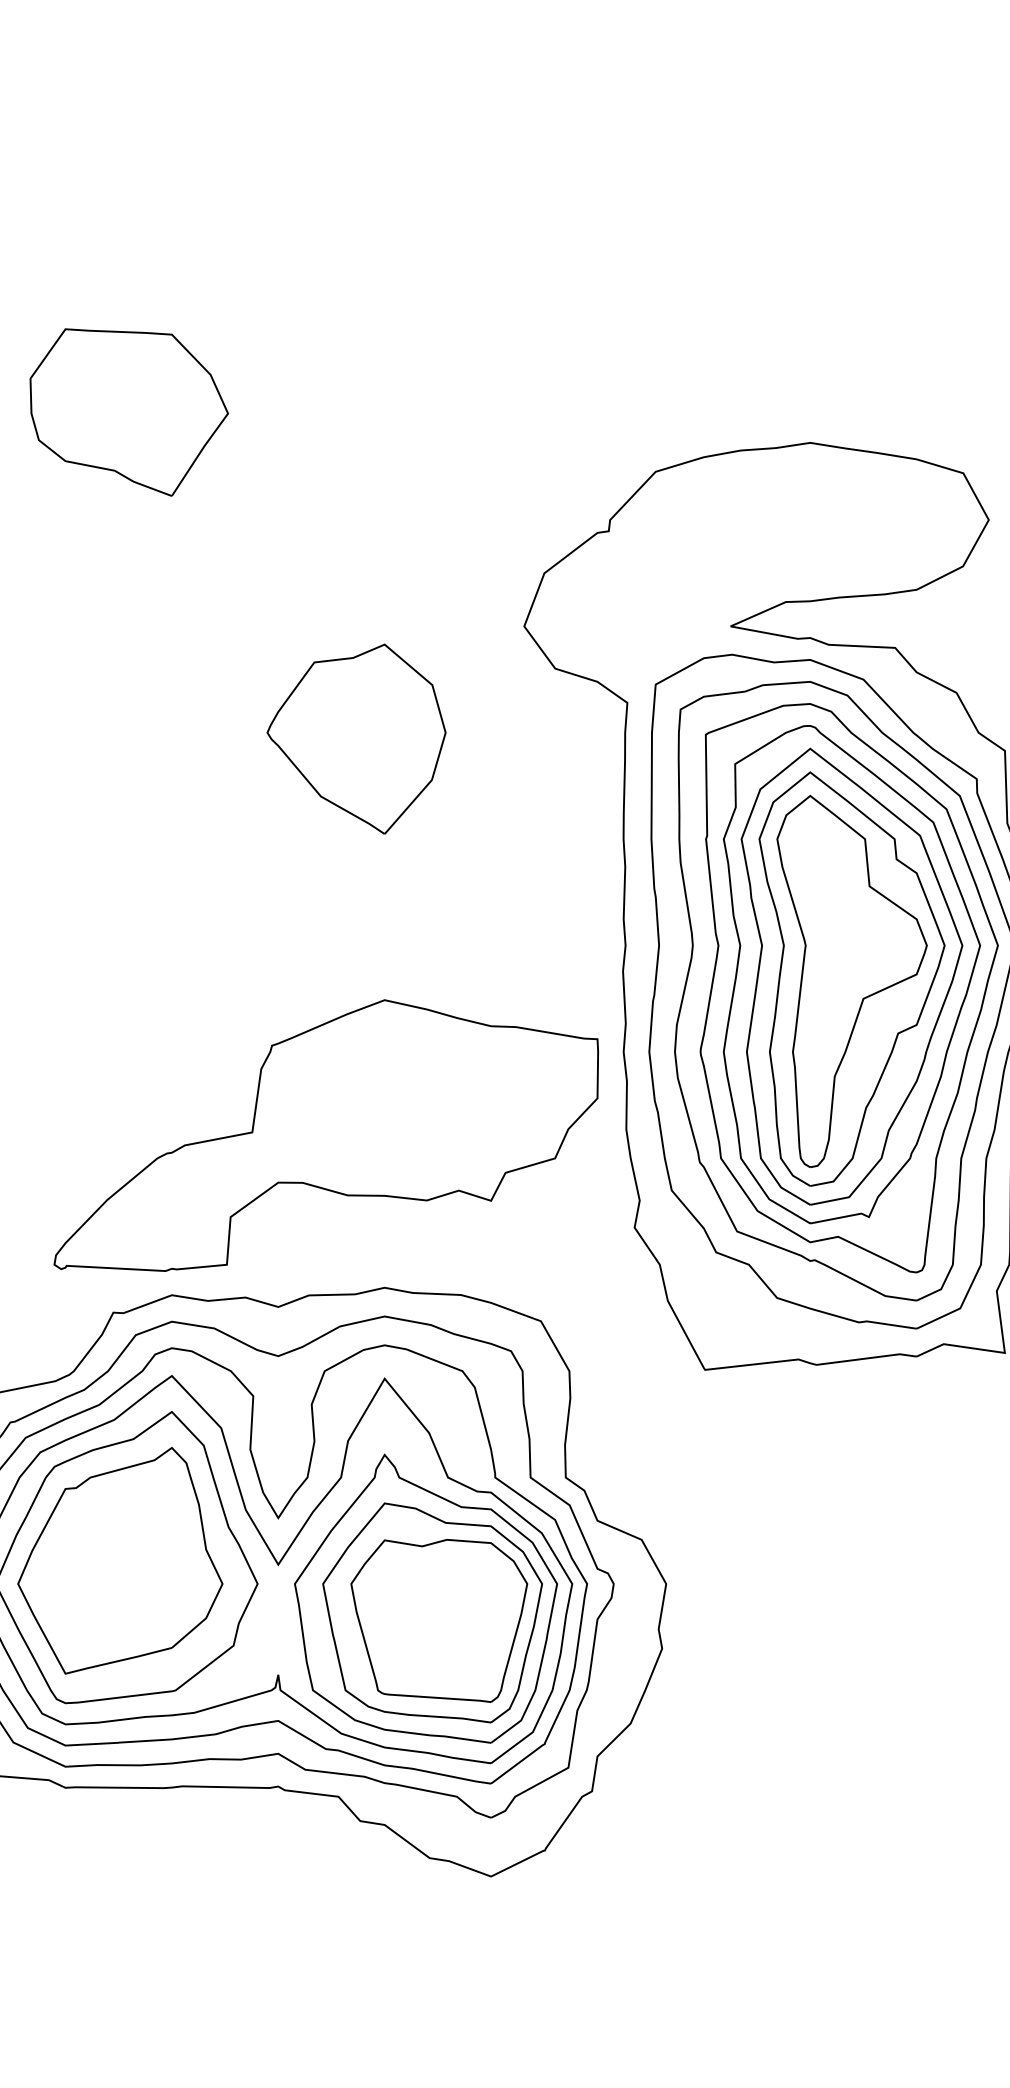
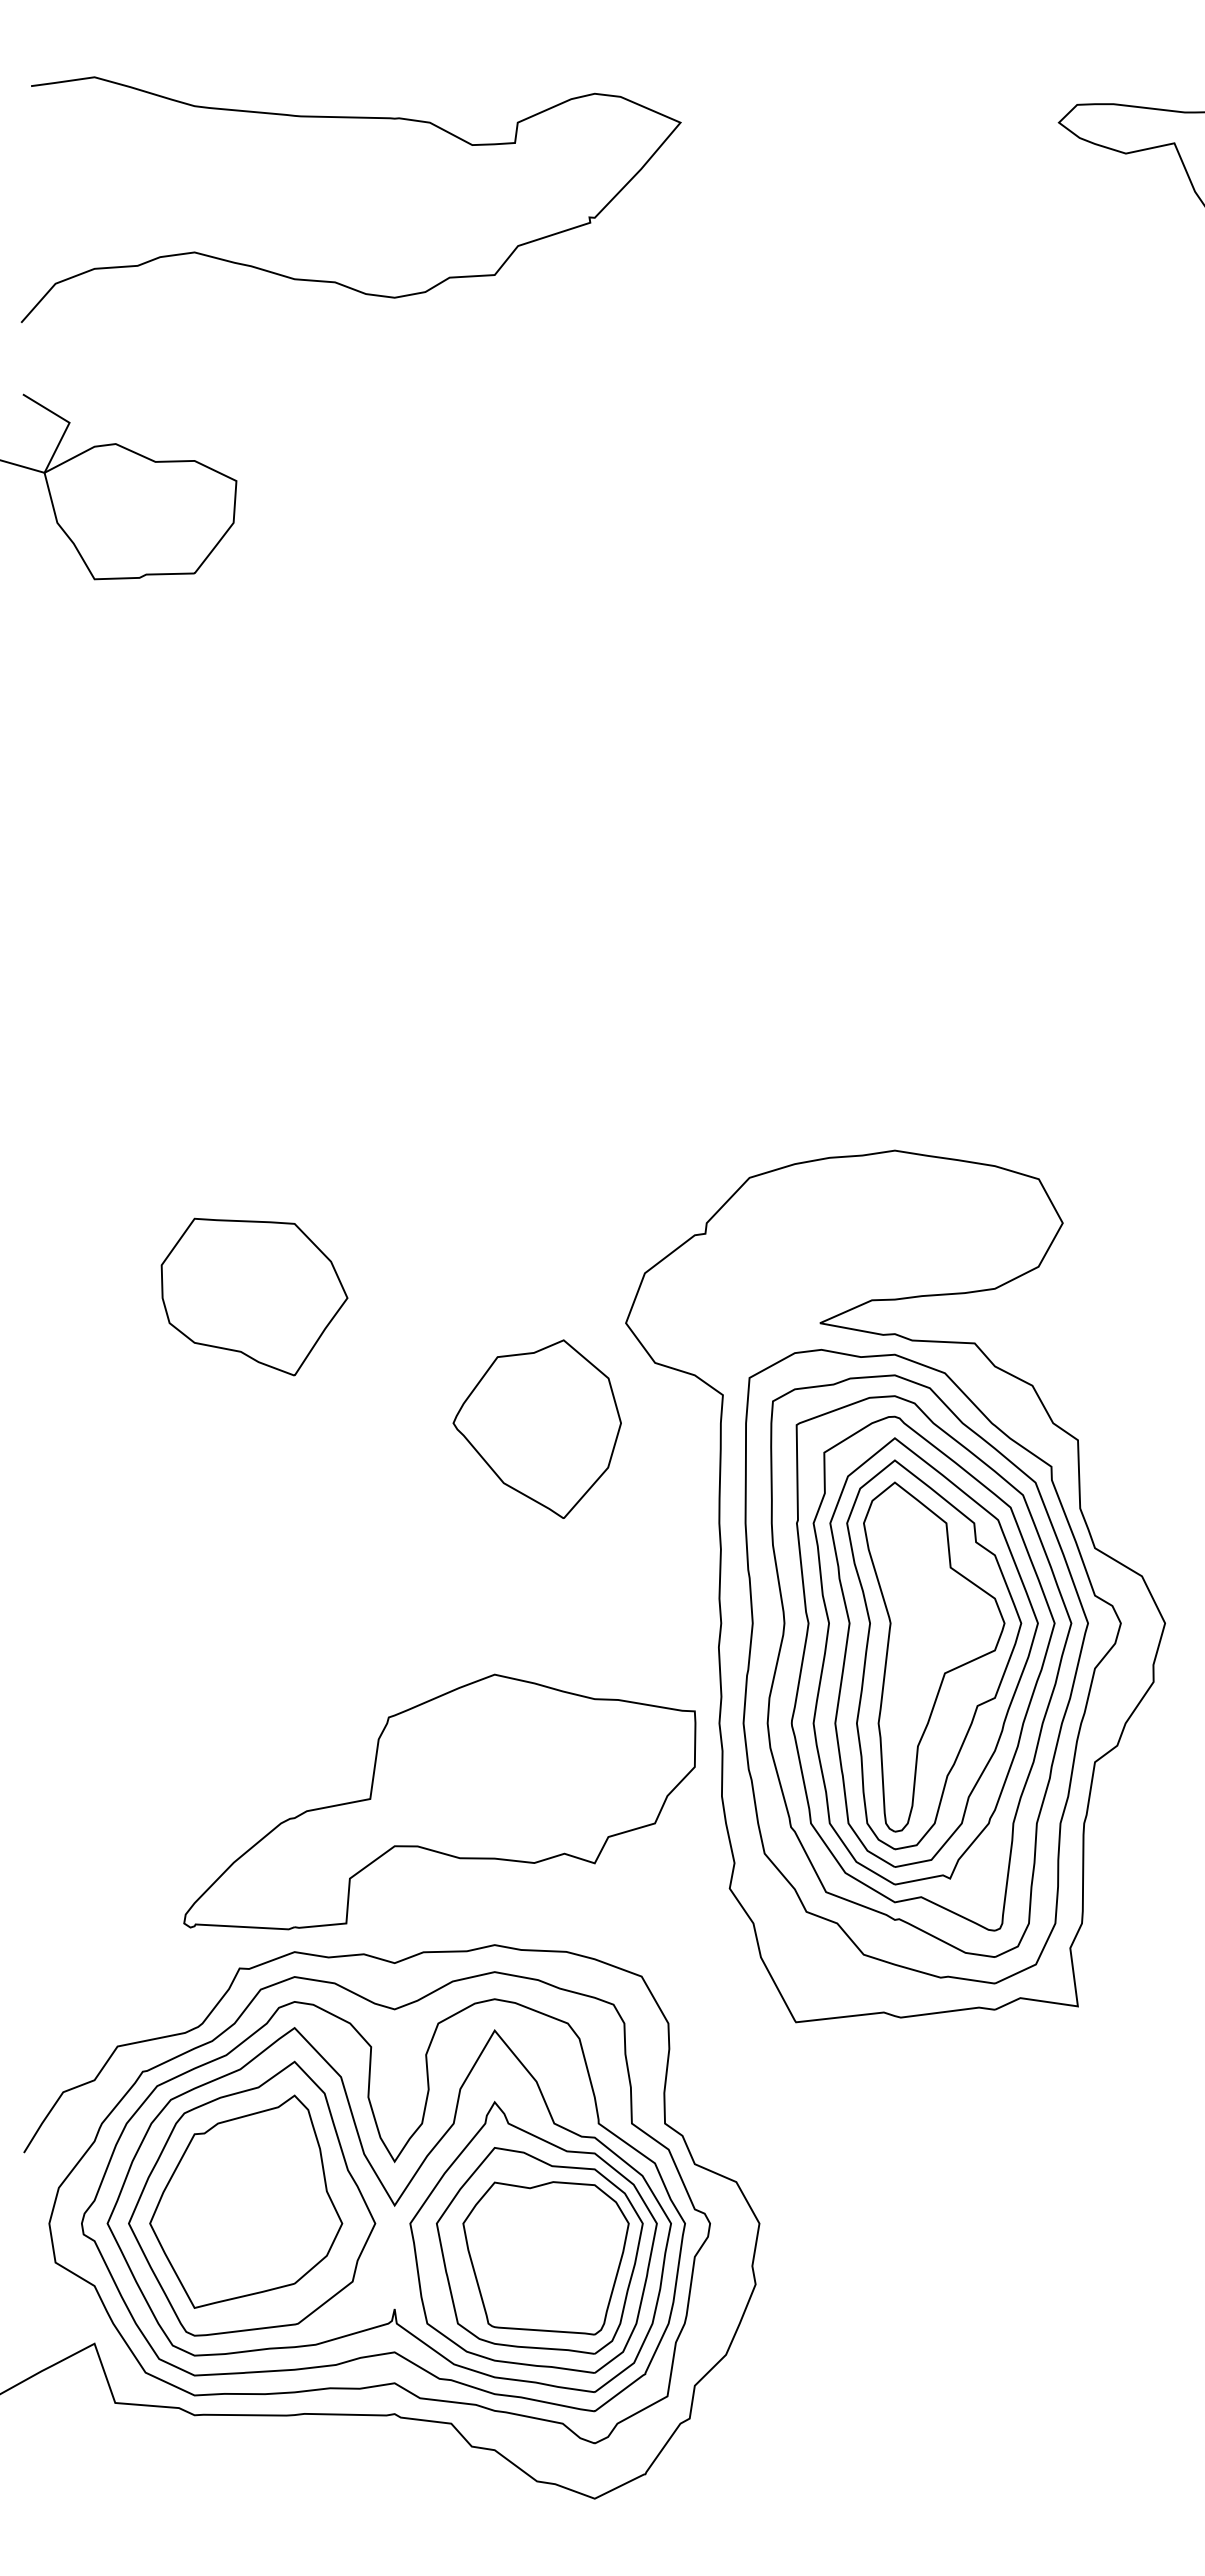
part: (129, 411) -> (254, 1296), moved
part: (355, 738) -> (536, 1428), moved

